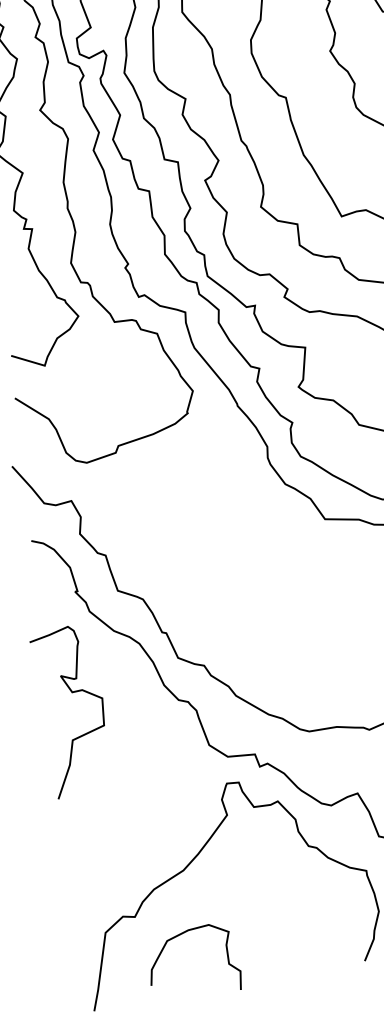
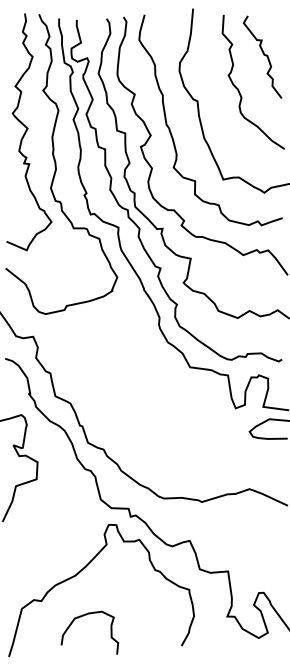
curve: (177, 938) -> (81, 617), moved

